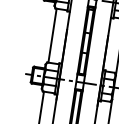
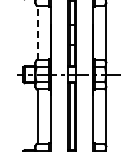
line: (52, 35) -> (37, 32), solid -> dashed

